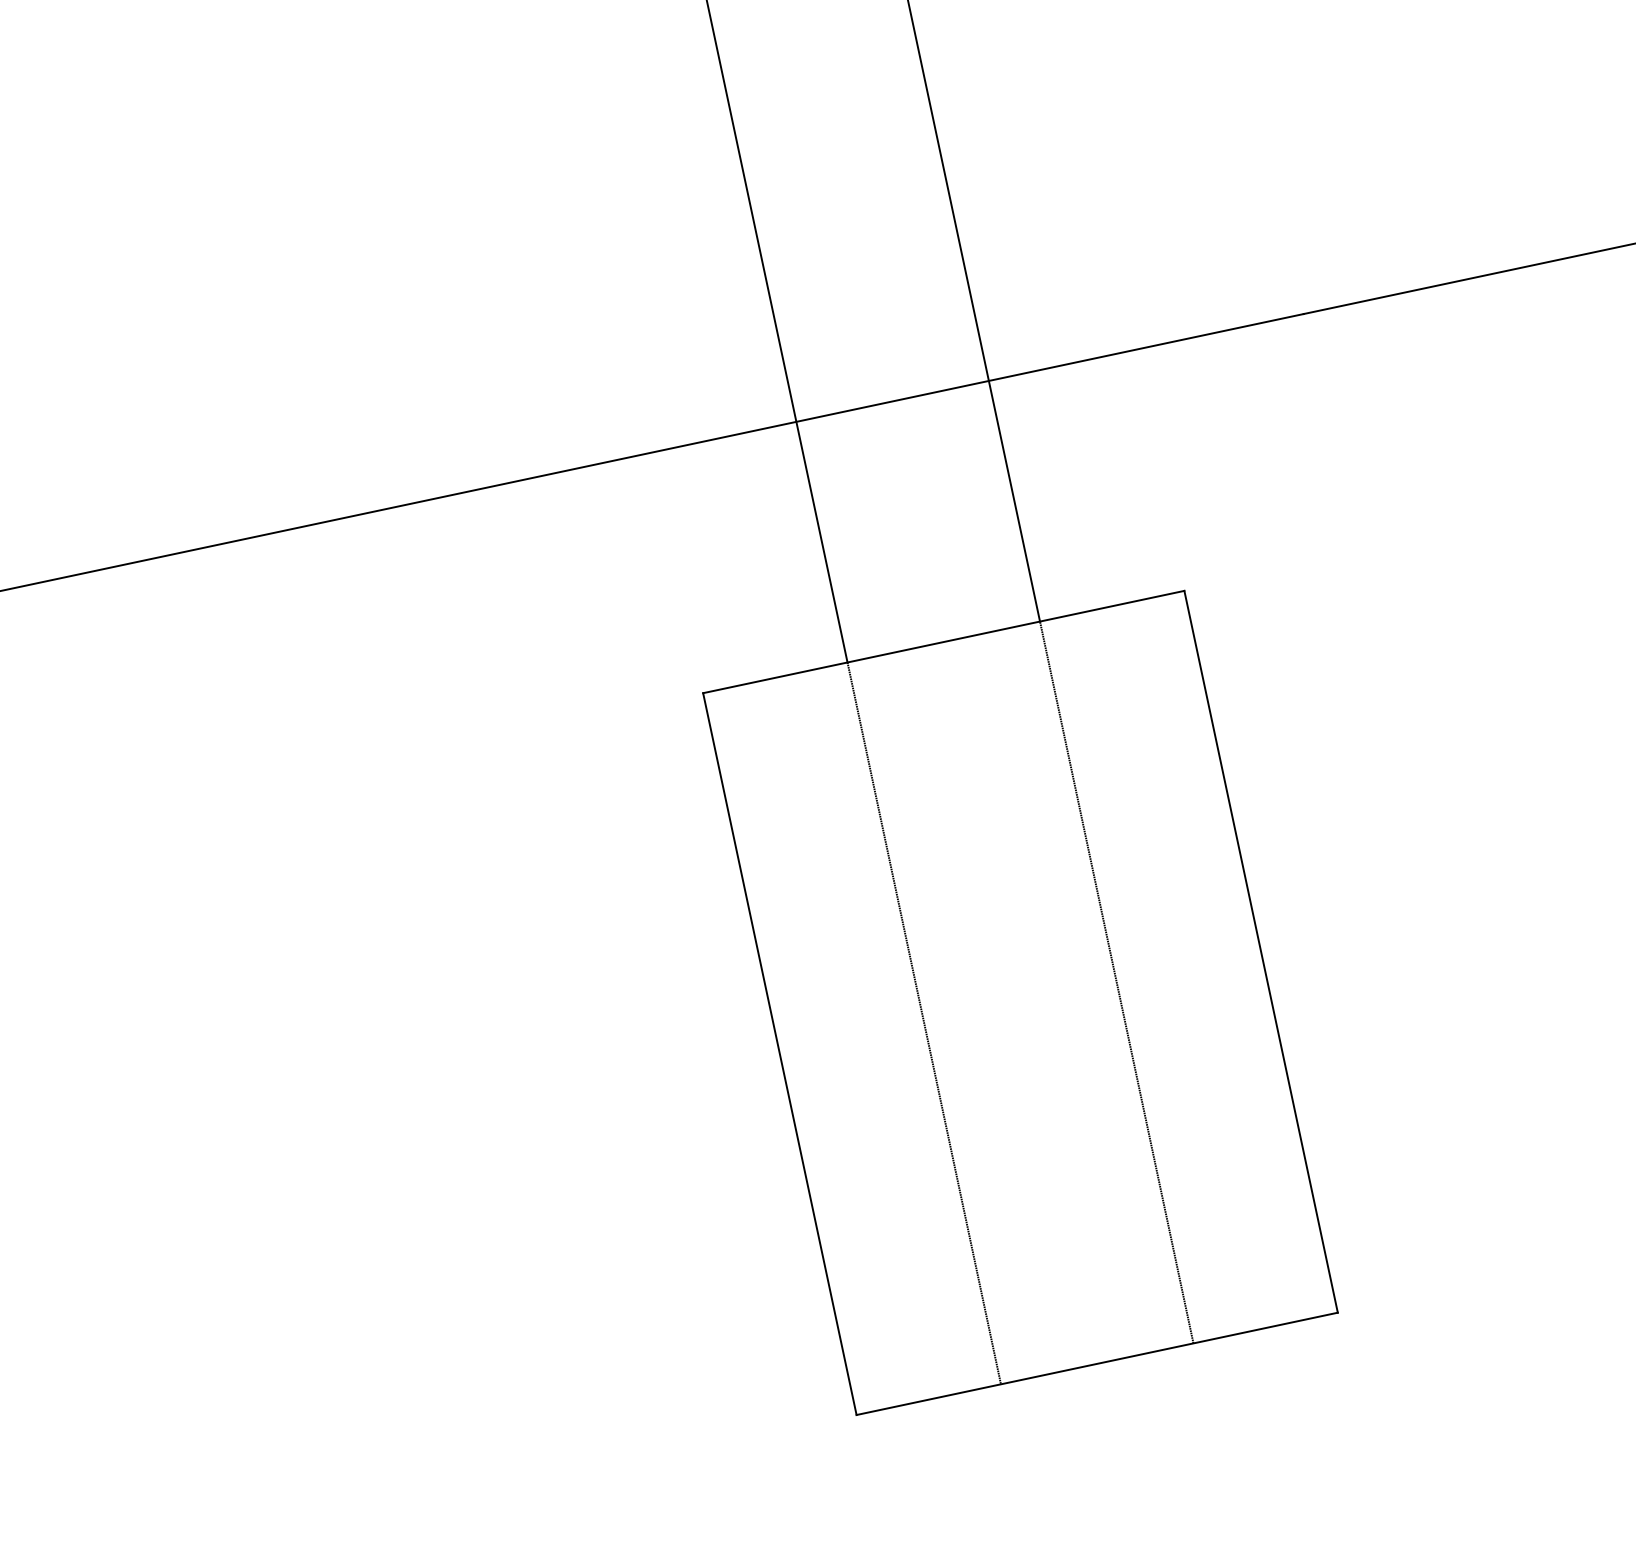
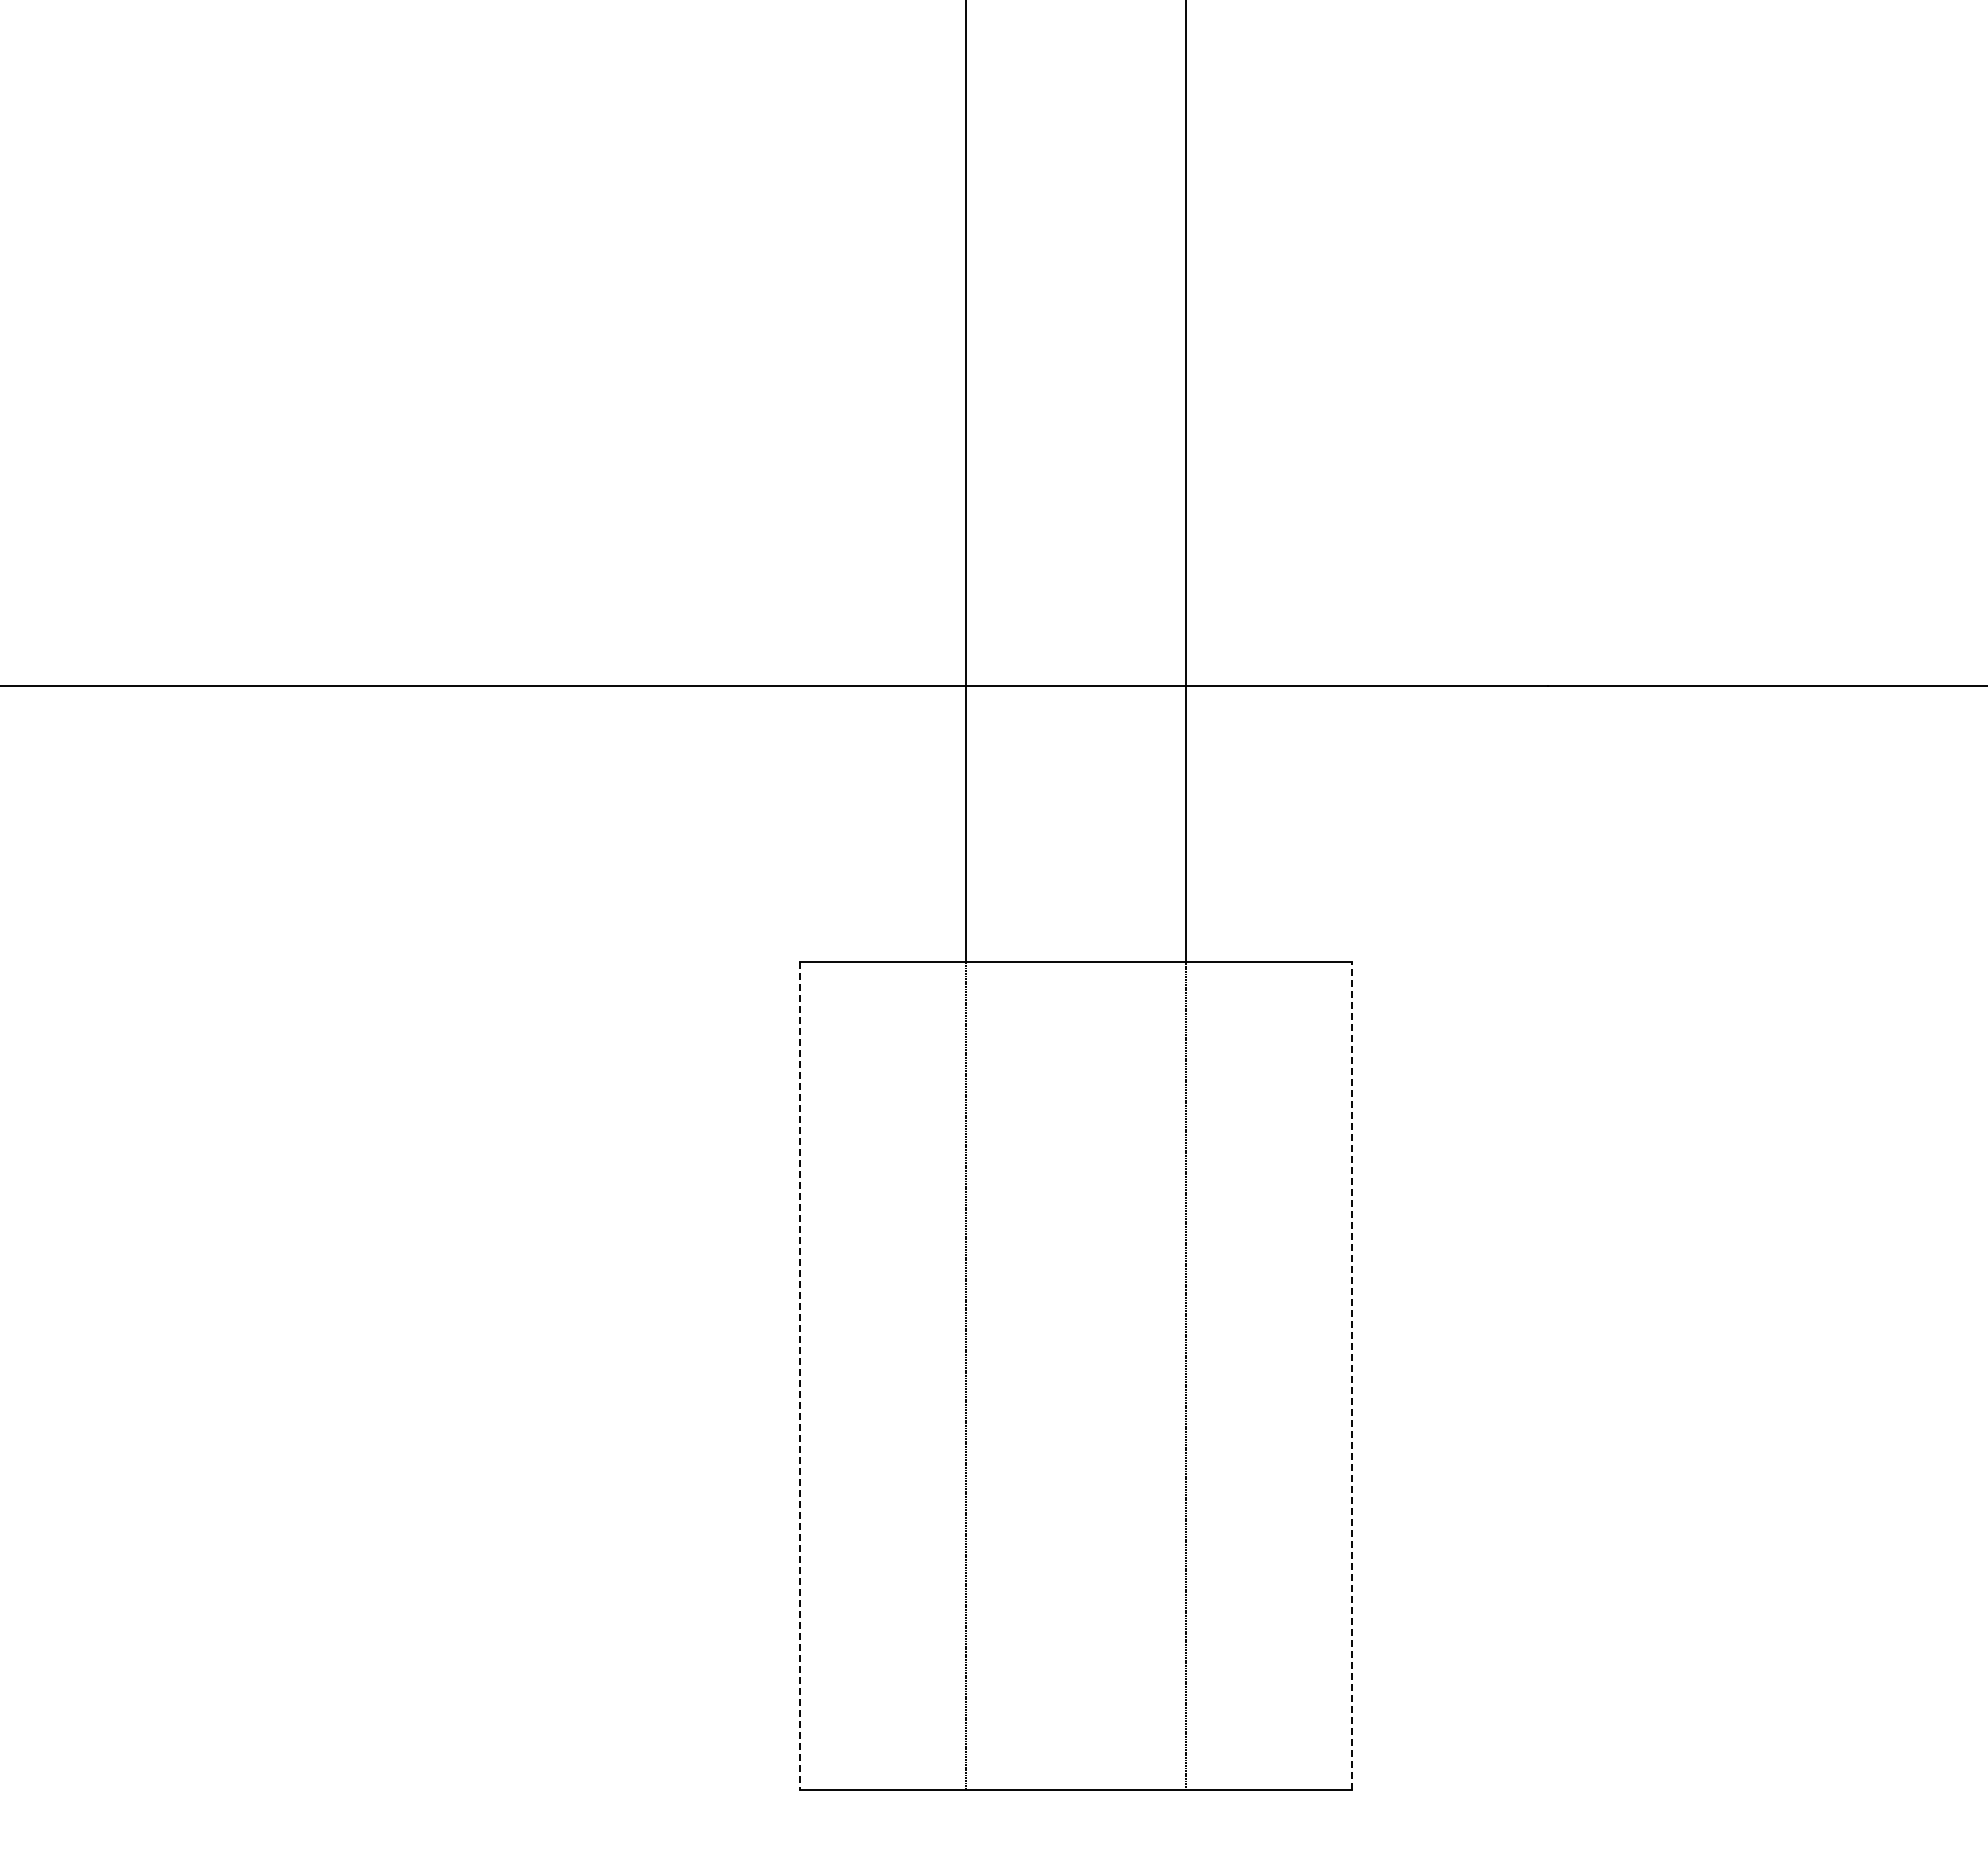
line: (1261, 951) -> (1352, 1376), solid -> dashed
line: (780, 1054) -> (800, 1376), solid -> dashed

